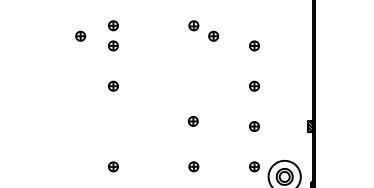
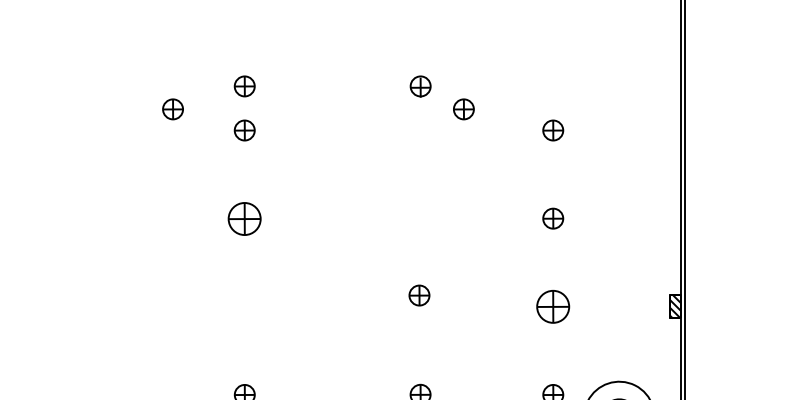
part: (113, 85) -> (244, 217), size x1.6
part: (254, 126) -> (553, 306), size x1.6

